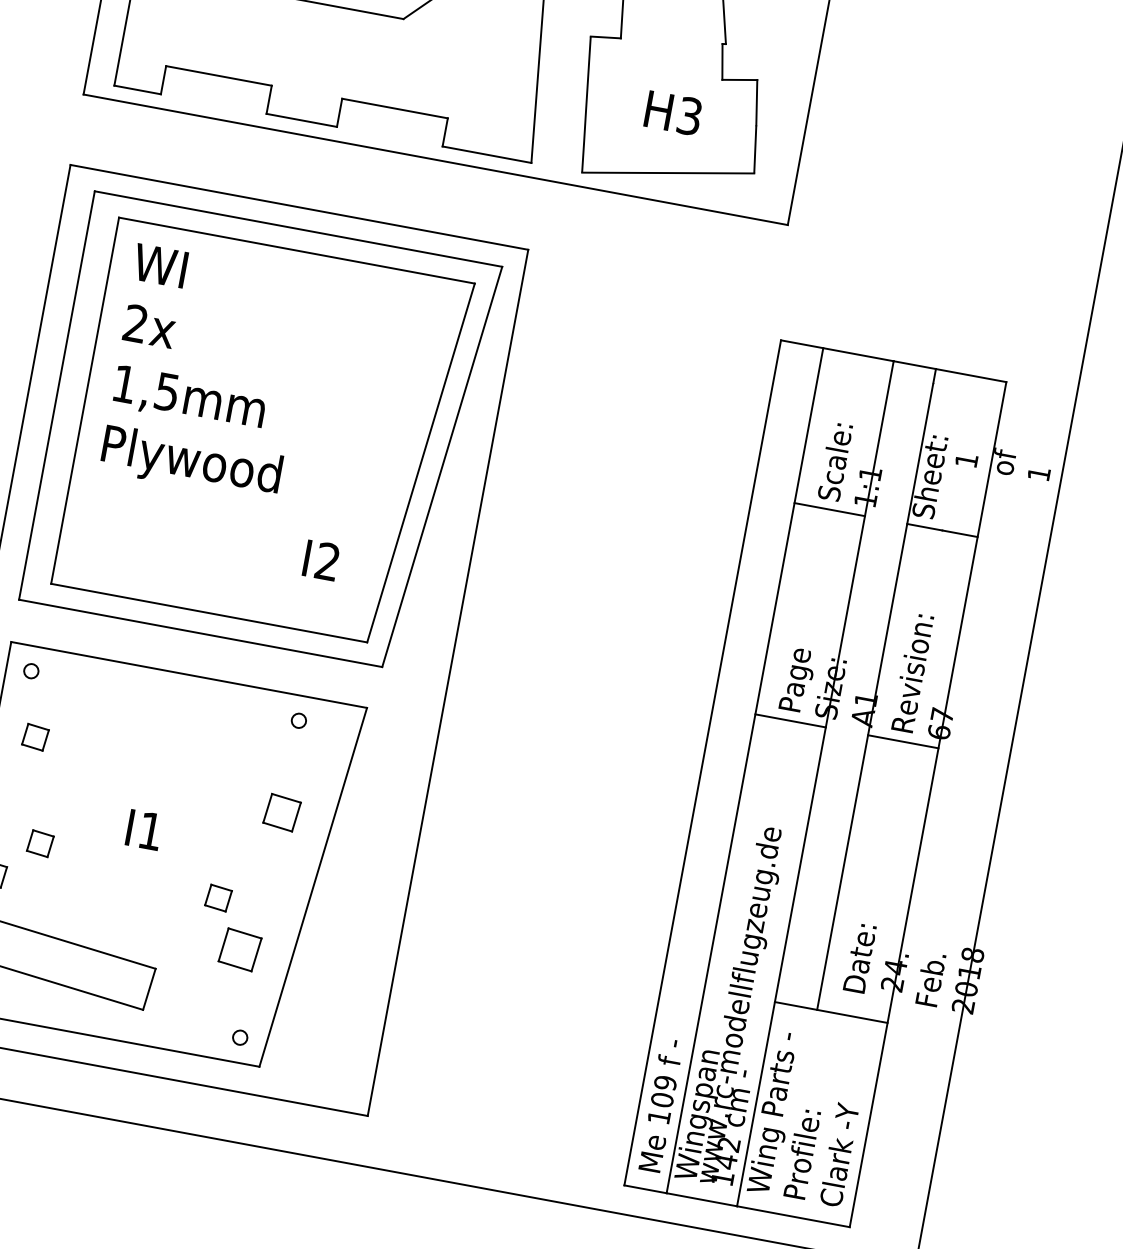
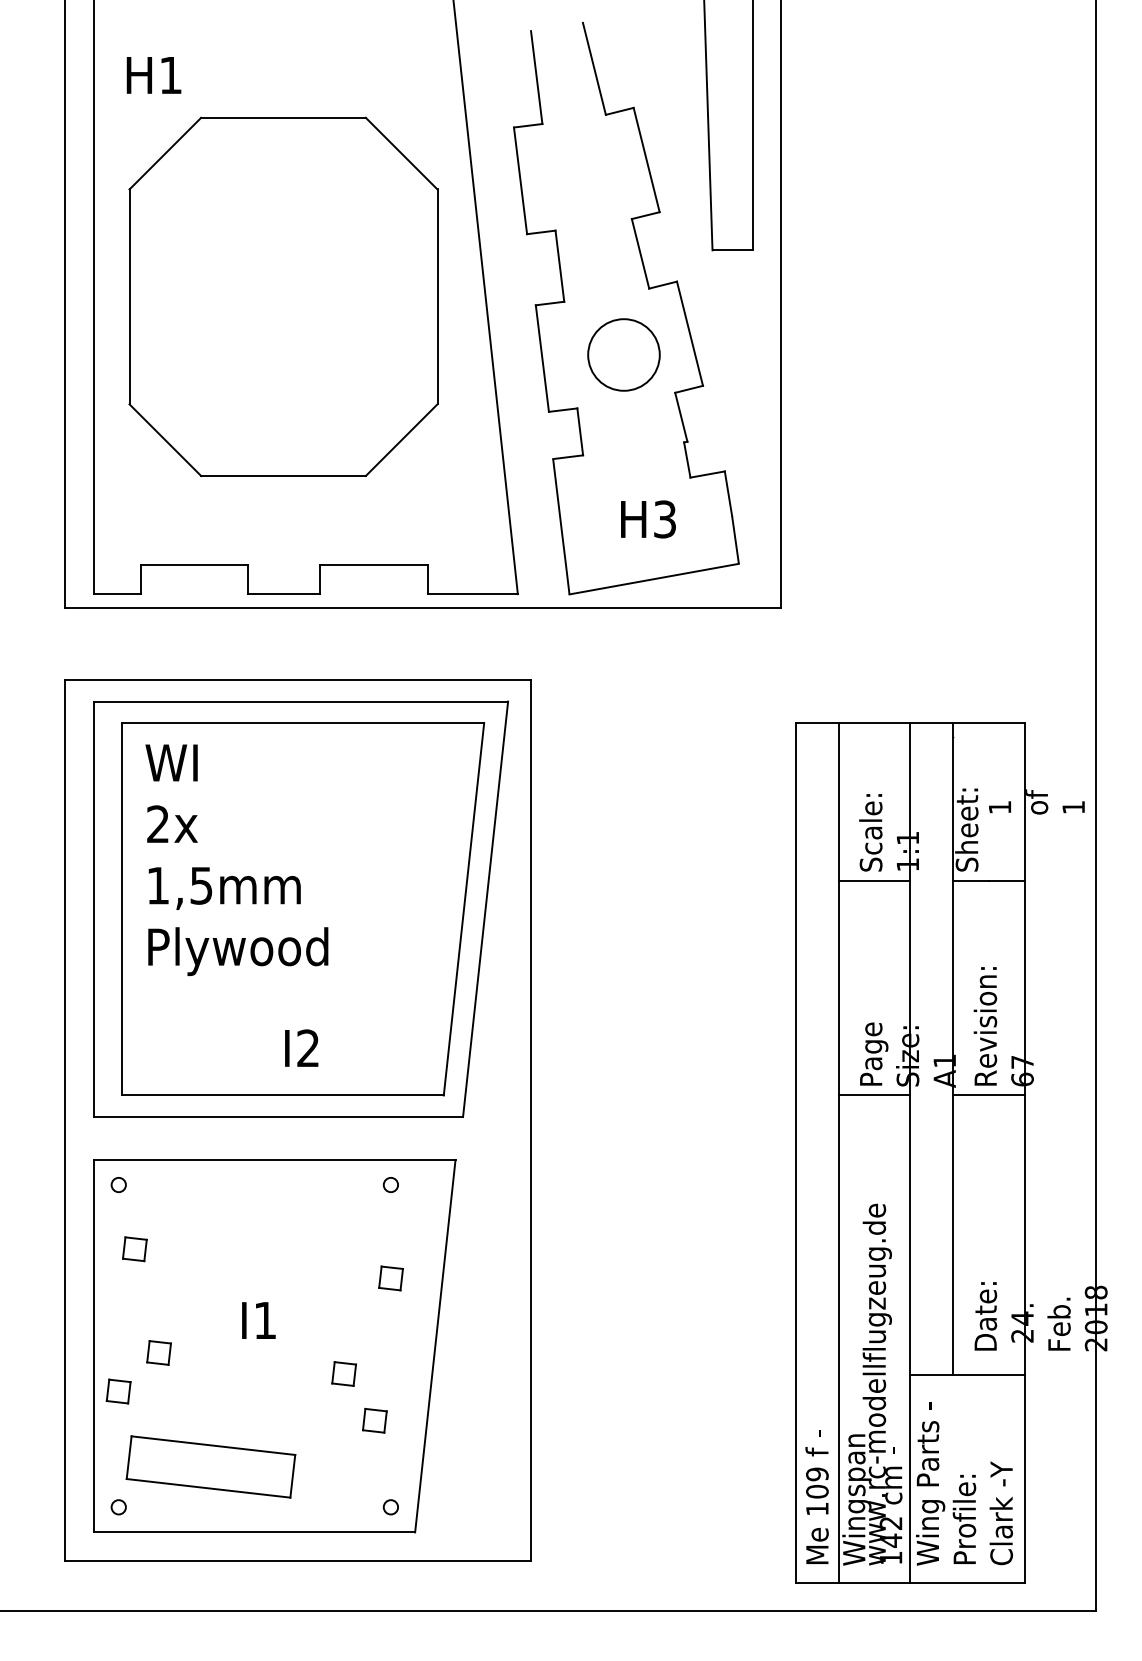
text: (321, 559) -> (301, 1047), moved
part: (281, 812) -> (390, 1278), size x0.71
part: (239, 949) -> (374, 1420), size x0.62

